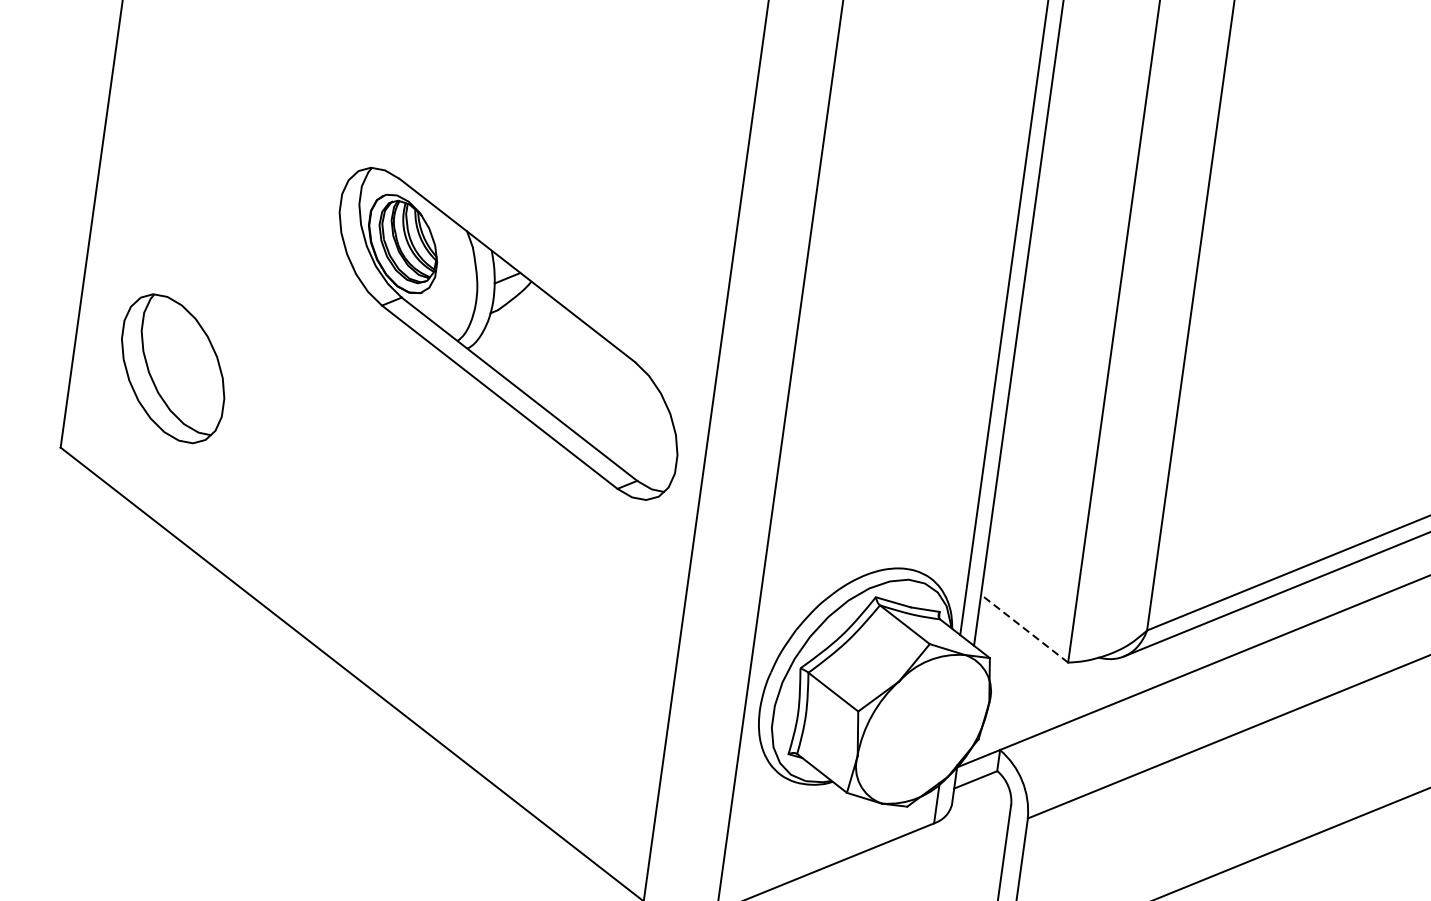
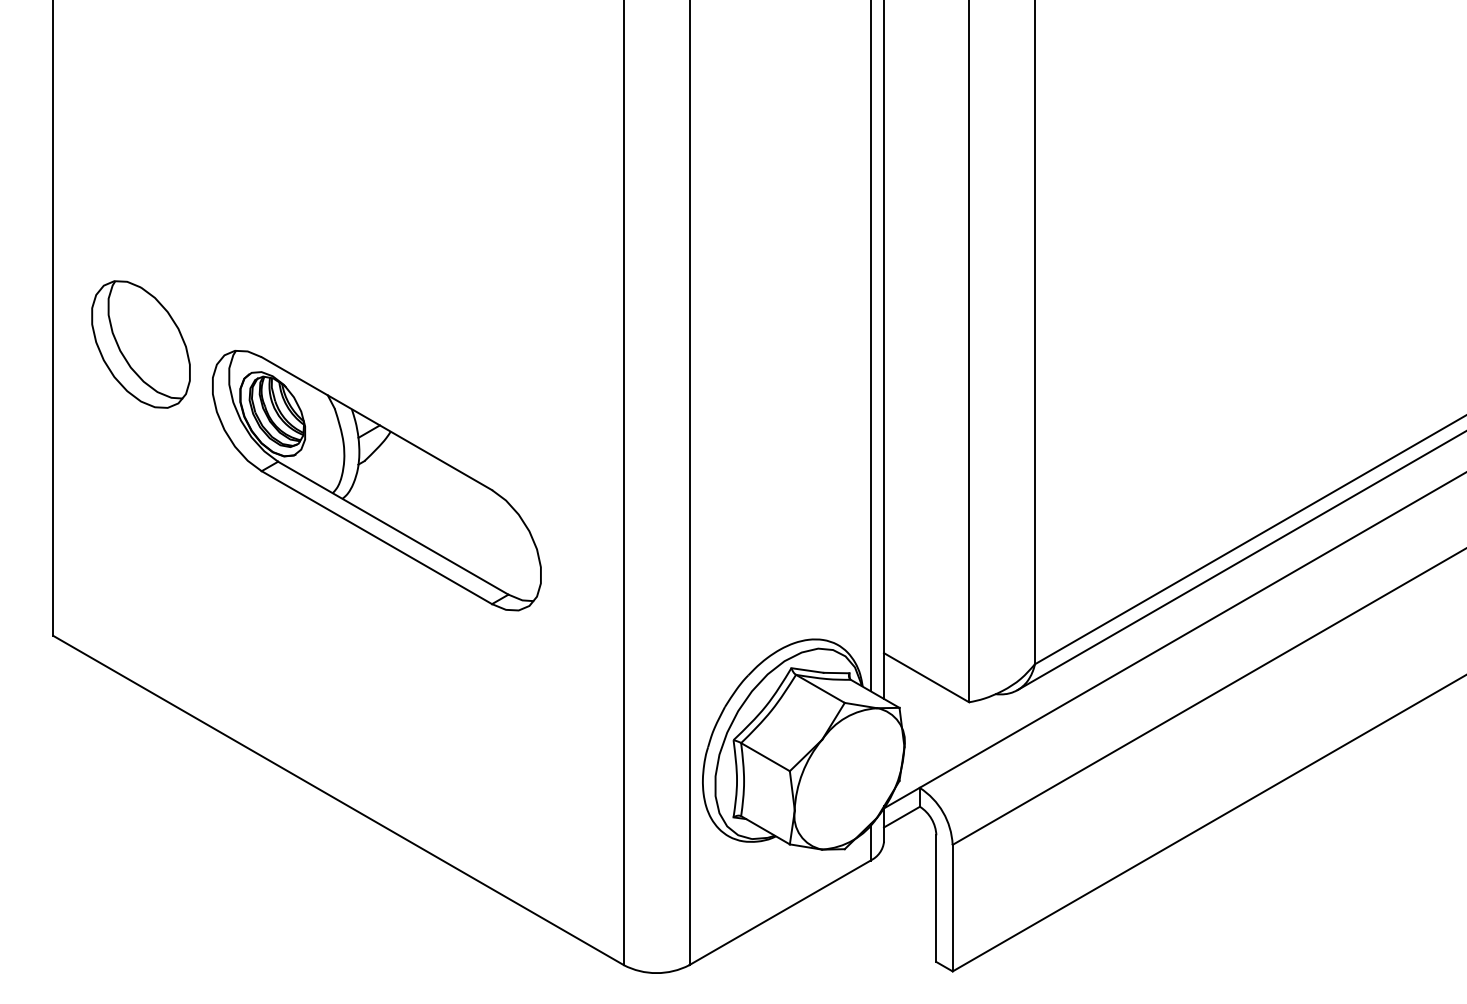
part: (508, 333) -> (376, 480), moved
part: (172, 368) -> (140, 344), moved
line: (1024, 628) -> (926, 677), dashed -> solid

